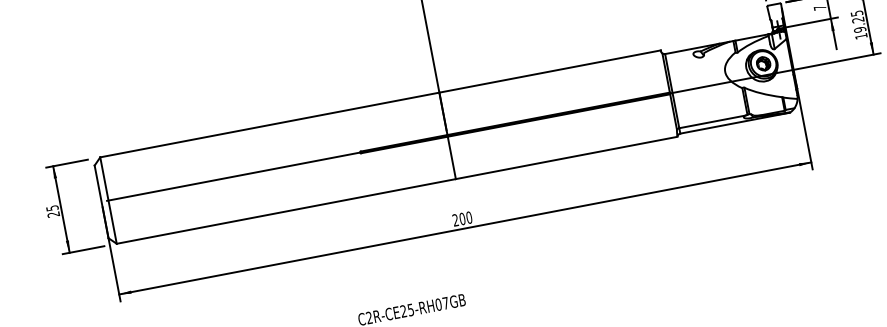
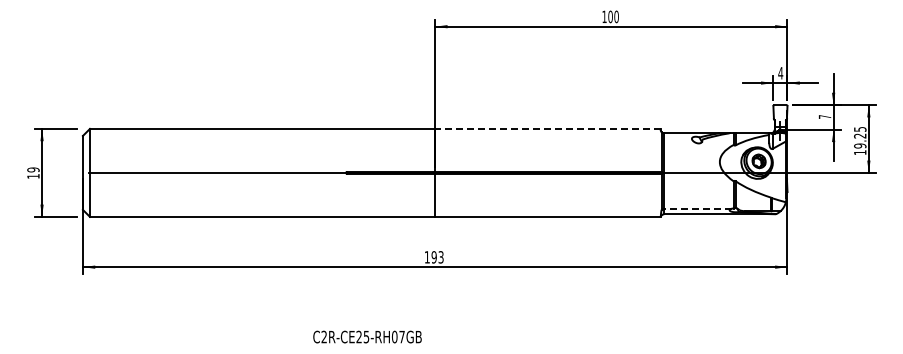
line: (549, 71) -> (547, 128), solid -> dashed
line: (711, 121) -> (697, 208), solid -> dashed
text: (52, 210) -> (33, 172), 25 -> 19
text: (461, 219) -> (433, 257), 200 -> 193

